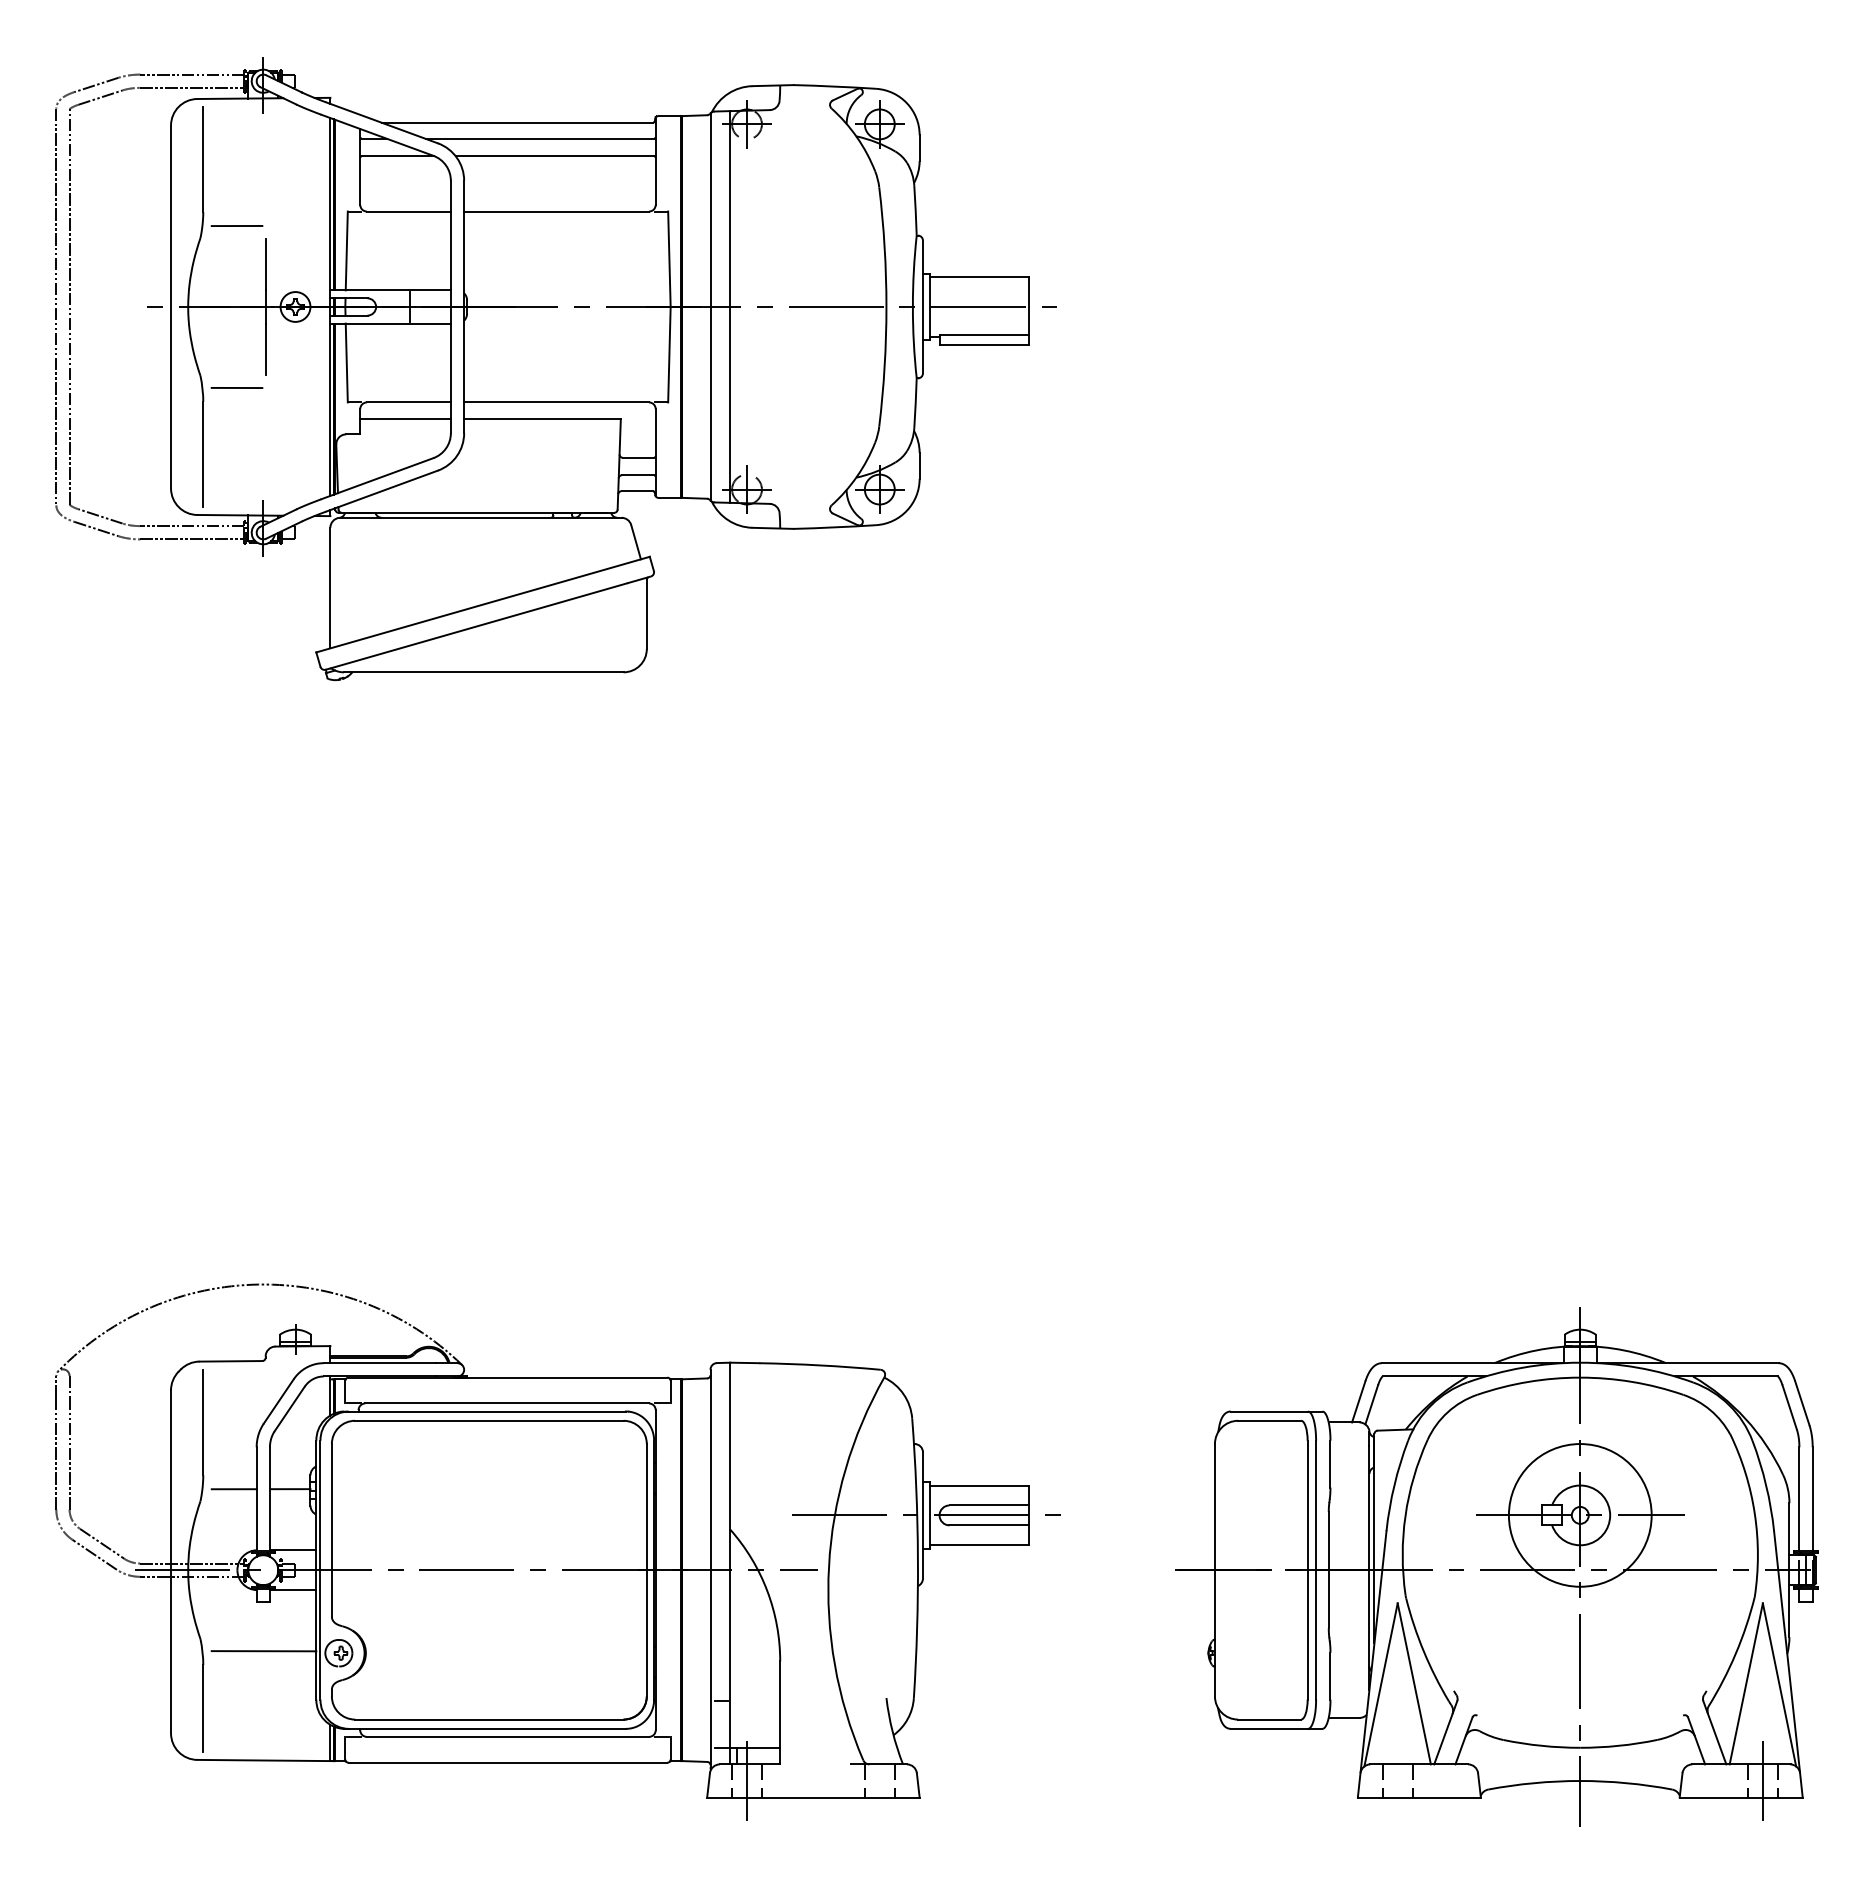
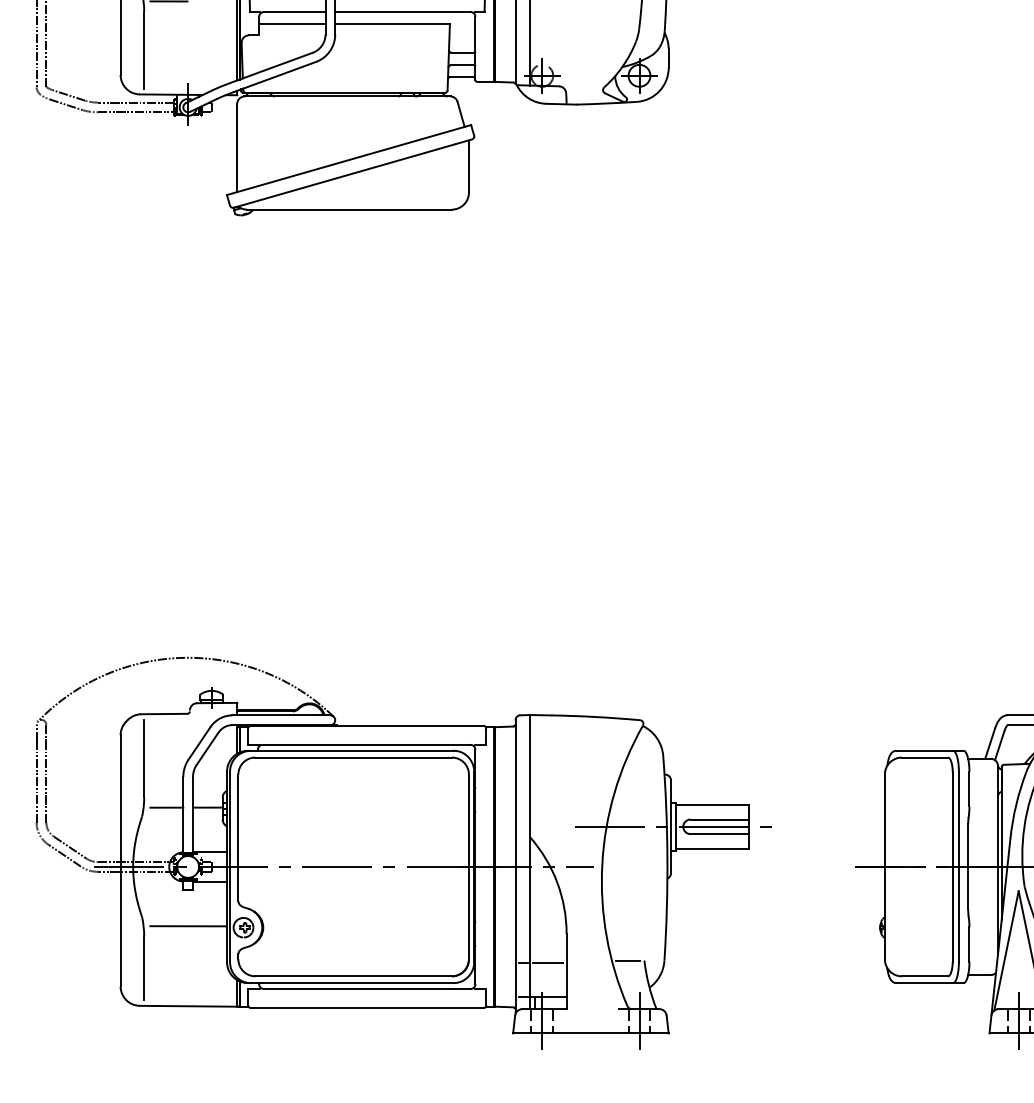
line: (863, 1698) -> (627, 960), added
line: (754, 1701) -> (547, 963), added
line: (879, 1780) -> (639, 1020), added
line: (1397, 1780) -> (1018, 1020), added

